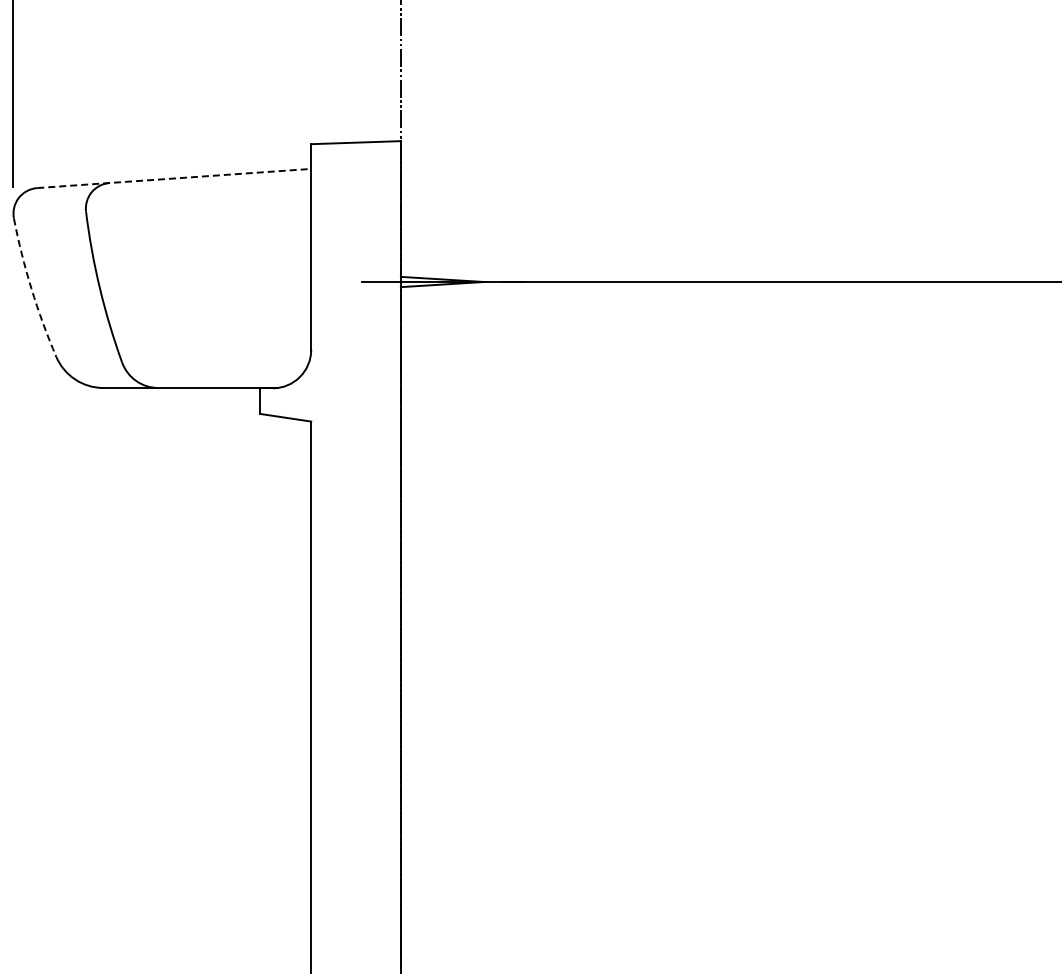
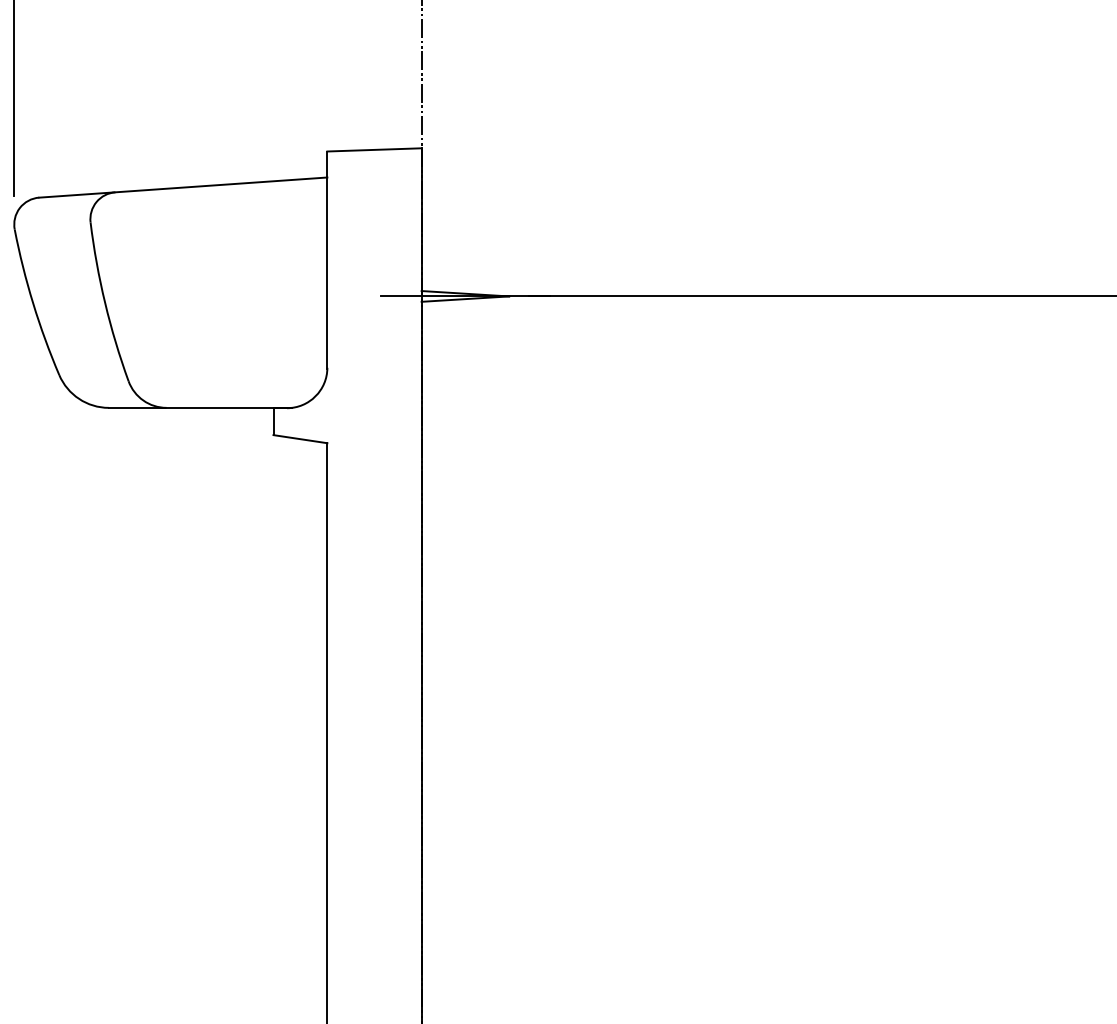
line: (174, 178) -> (183, 187), dashed -> solid
arc: (31, 288) -> (33, 303), dashed -> solid

